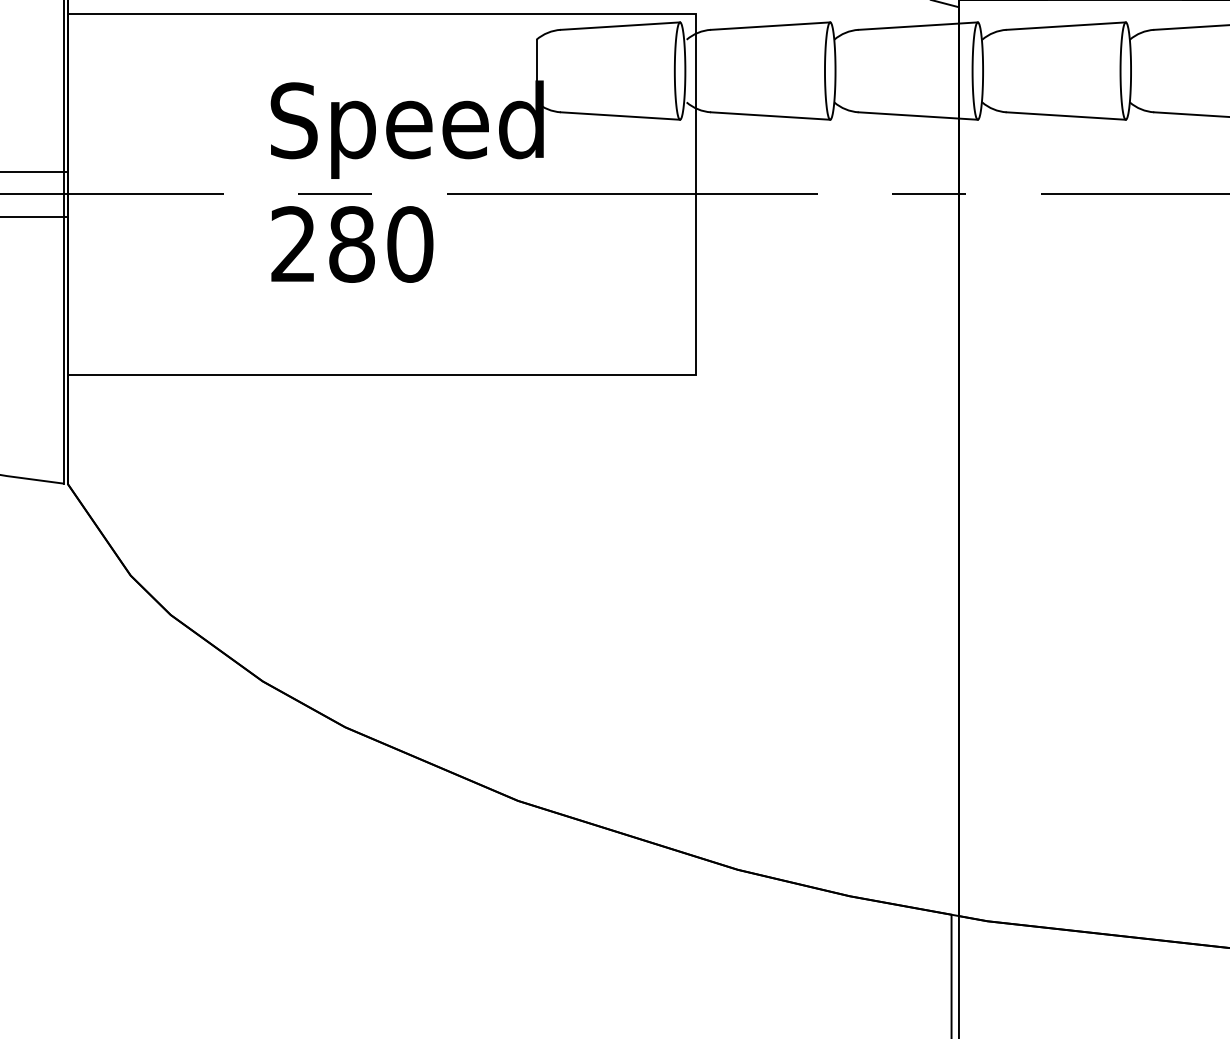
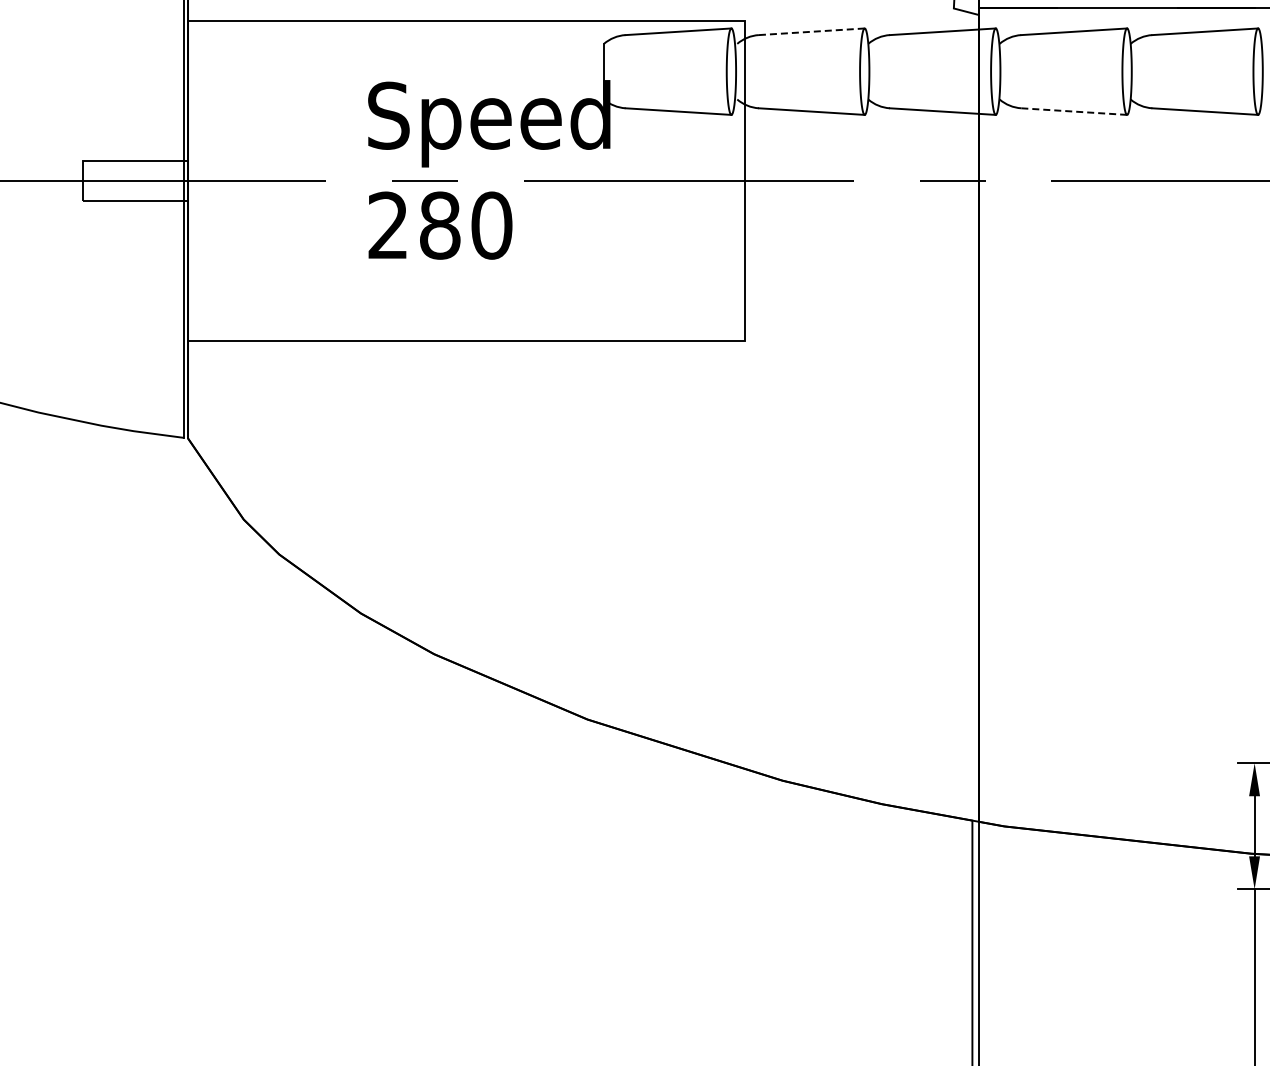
line: (770, 25) -> (811, 31), solid -> dashed
line: (1065, 115) -> (1073, 111), solid -> dashed

